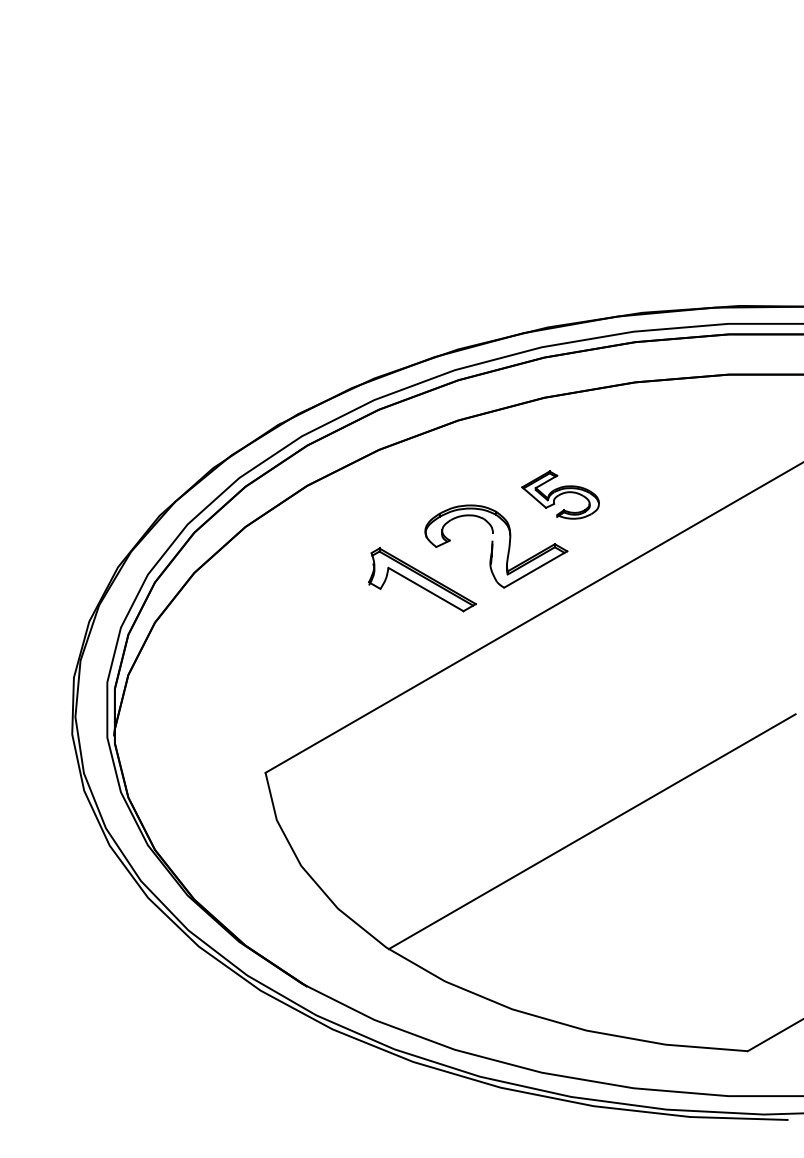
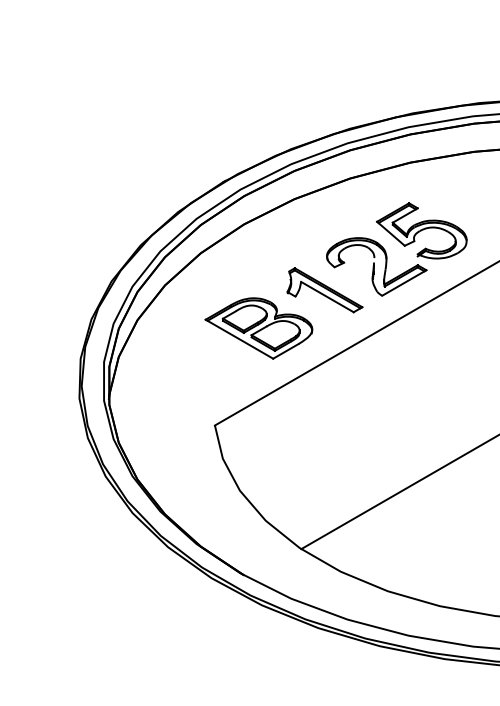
part: (560, 494) -> (421, 230), size x1.67
part: (328, 634) -> (259, 328), added

